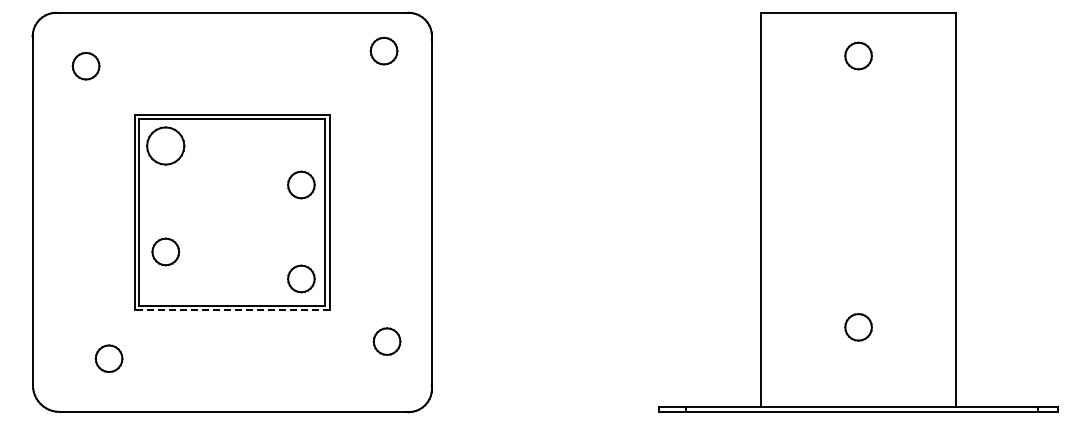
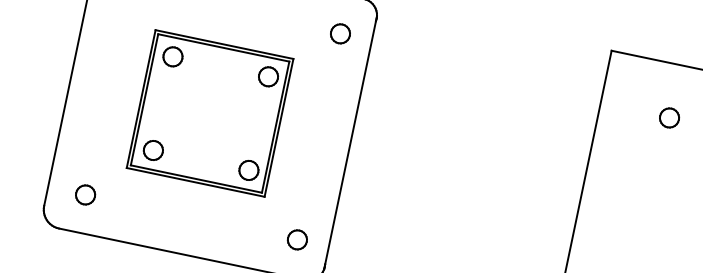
part: (383, 50) -> (340, 33), moved
part: (858, 55) -> (669, 117), moved
part: (165, 145) -> (172, 56), size x0.71
part: (301, 184) -> (268, 76), moved
part: (165, 251) -> (153, 150), moved
line: (232, 310) -> (195, 182), dashed -> solid
part: (386, 341) -> (297, 239), moved
part: (108, 358) -> (85, 194), moved

